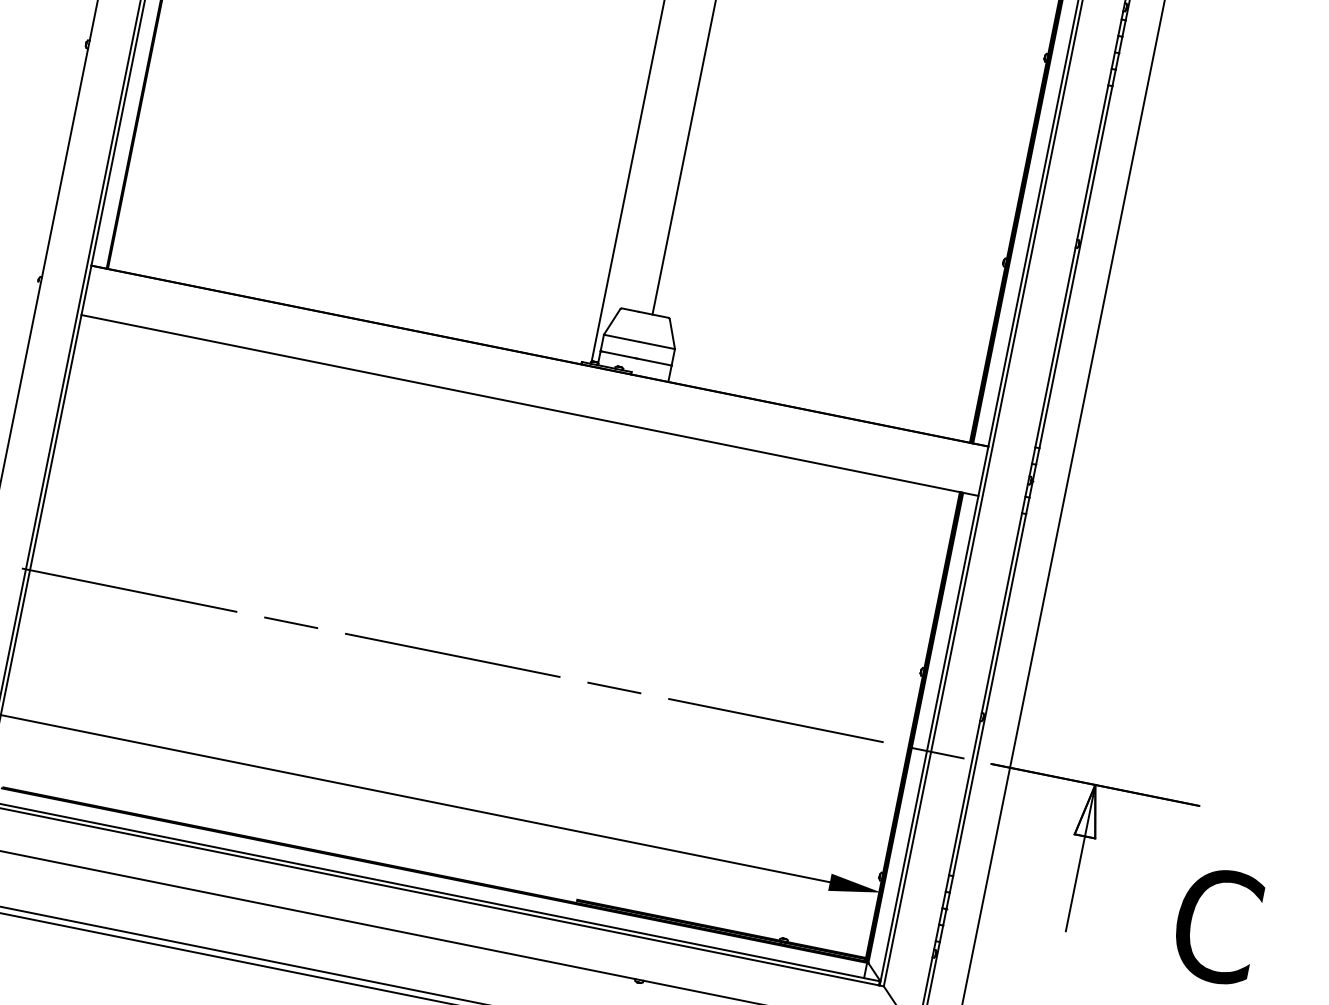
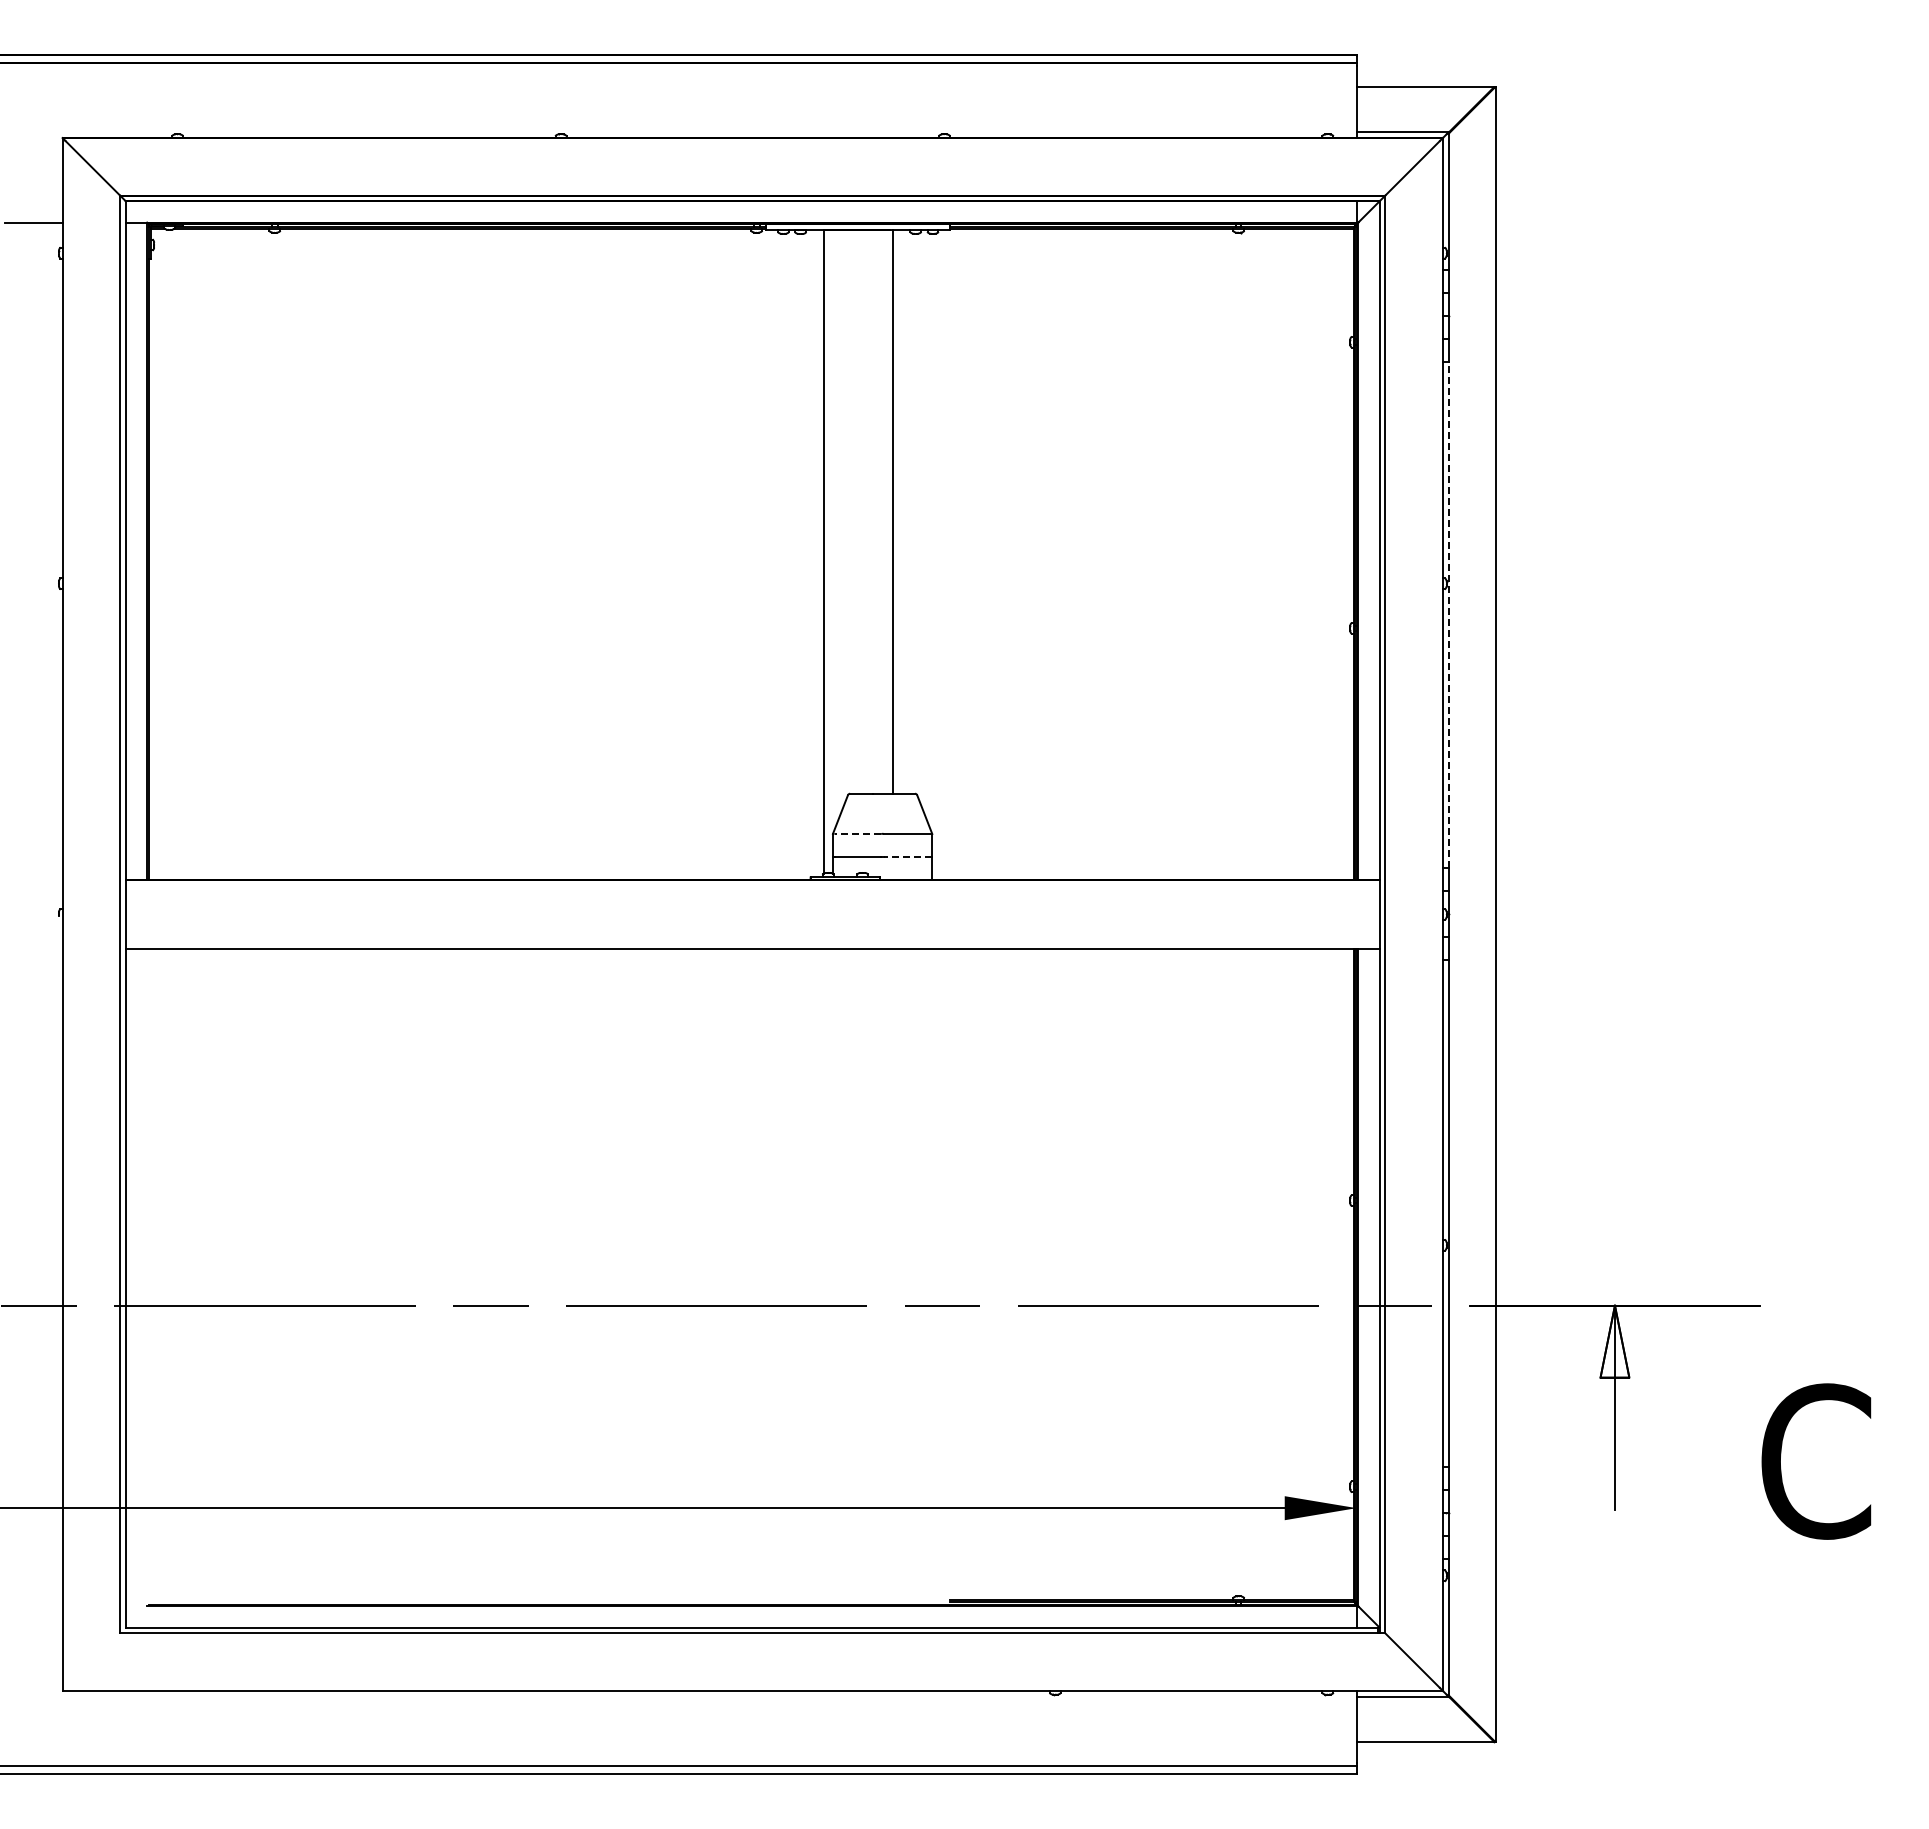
line: (1075, 266) -> (1448, 614), solid -> dashed
line: (621, 337) -> (857, 833), solid -> dashed
line: (654, 361) -> (907, 856), solid -> dashed

